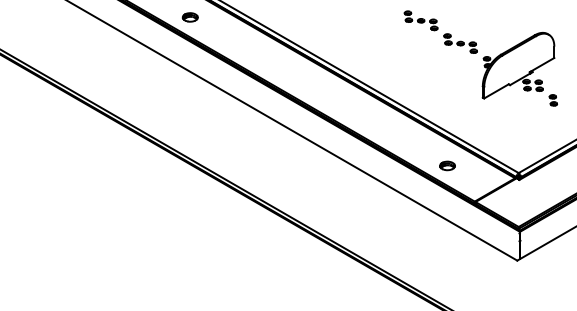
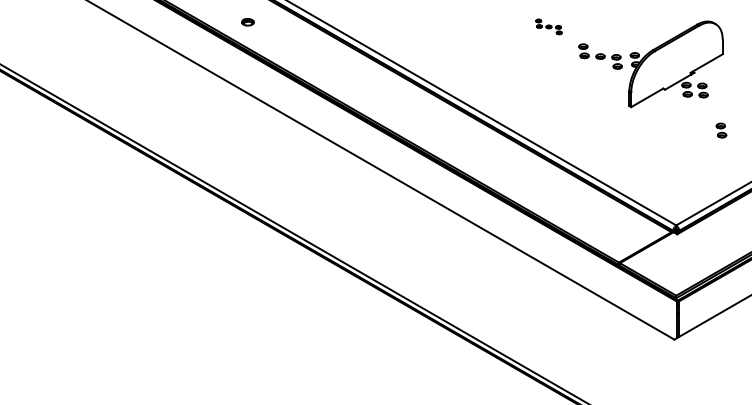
part: (189, 16) -> (247, 21), size x0.6
part: (420, 20) -> (548, 26), size x0.6
part: (518, 65) -> (675, 64), moved
part: (447, 165) -> (583, 215), removed

